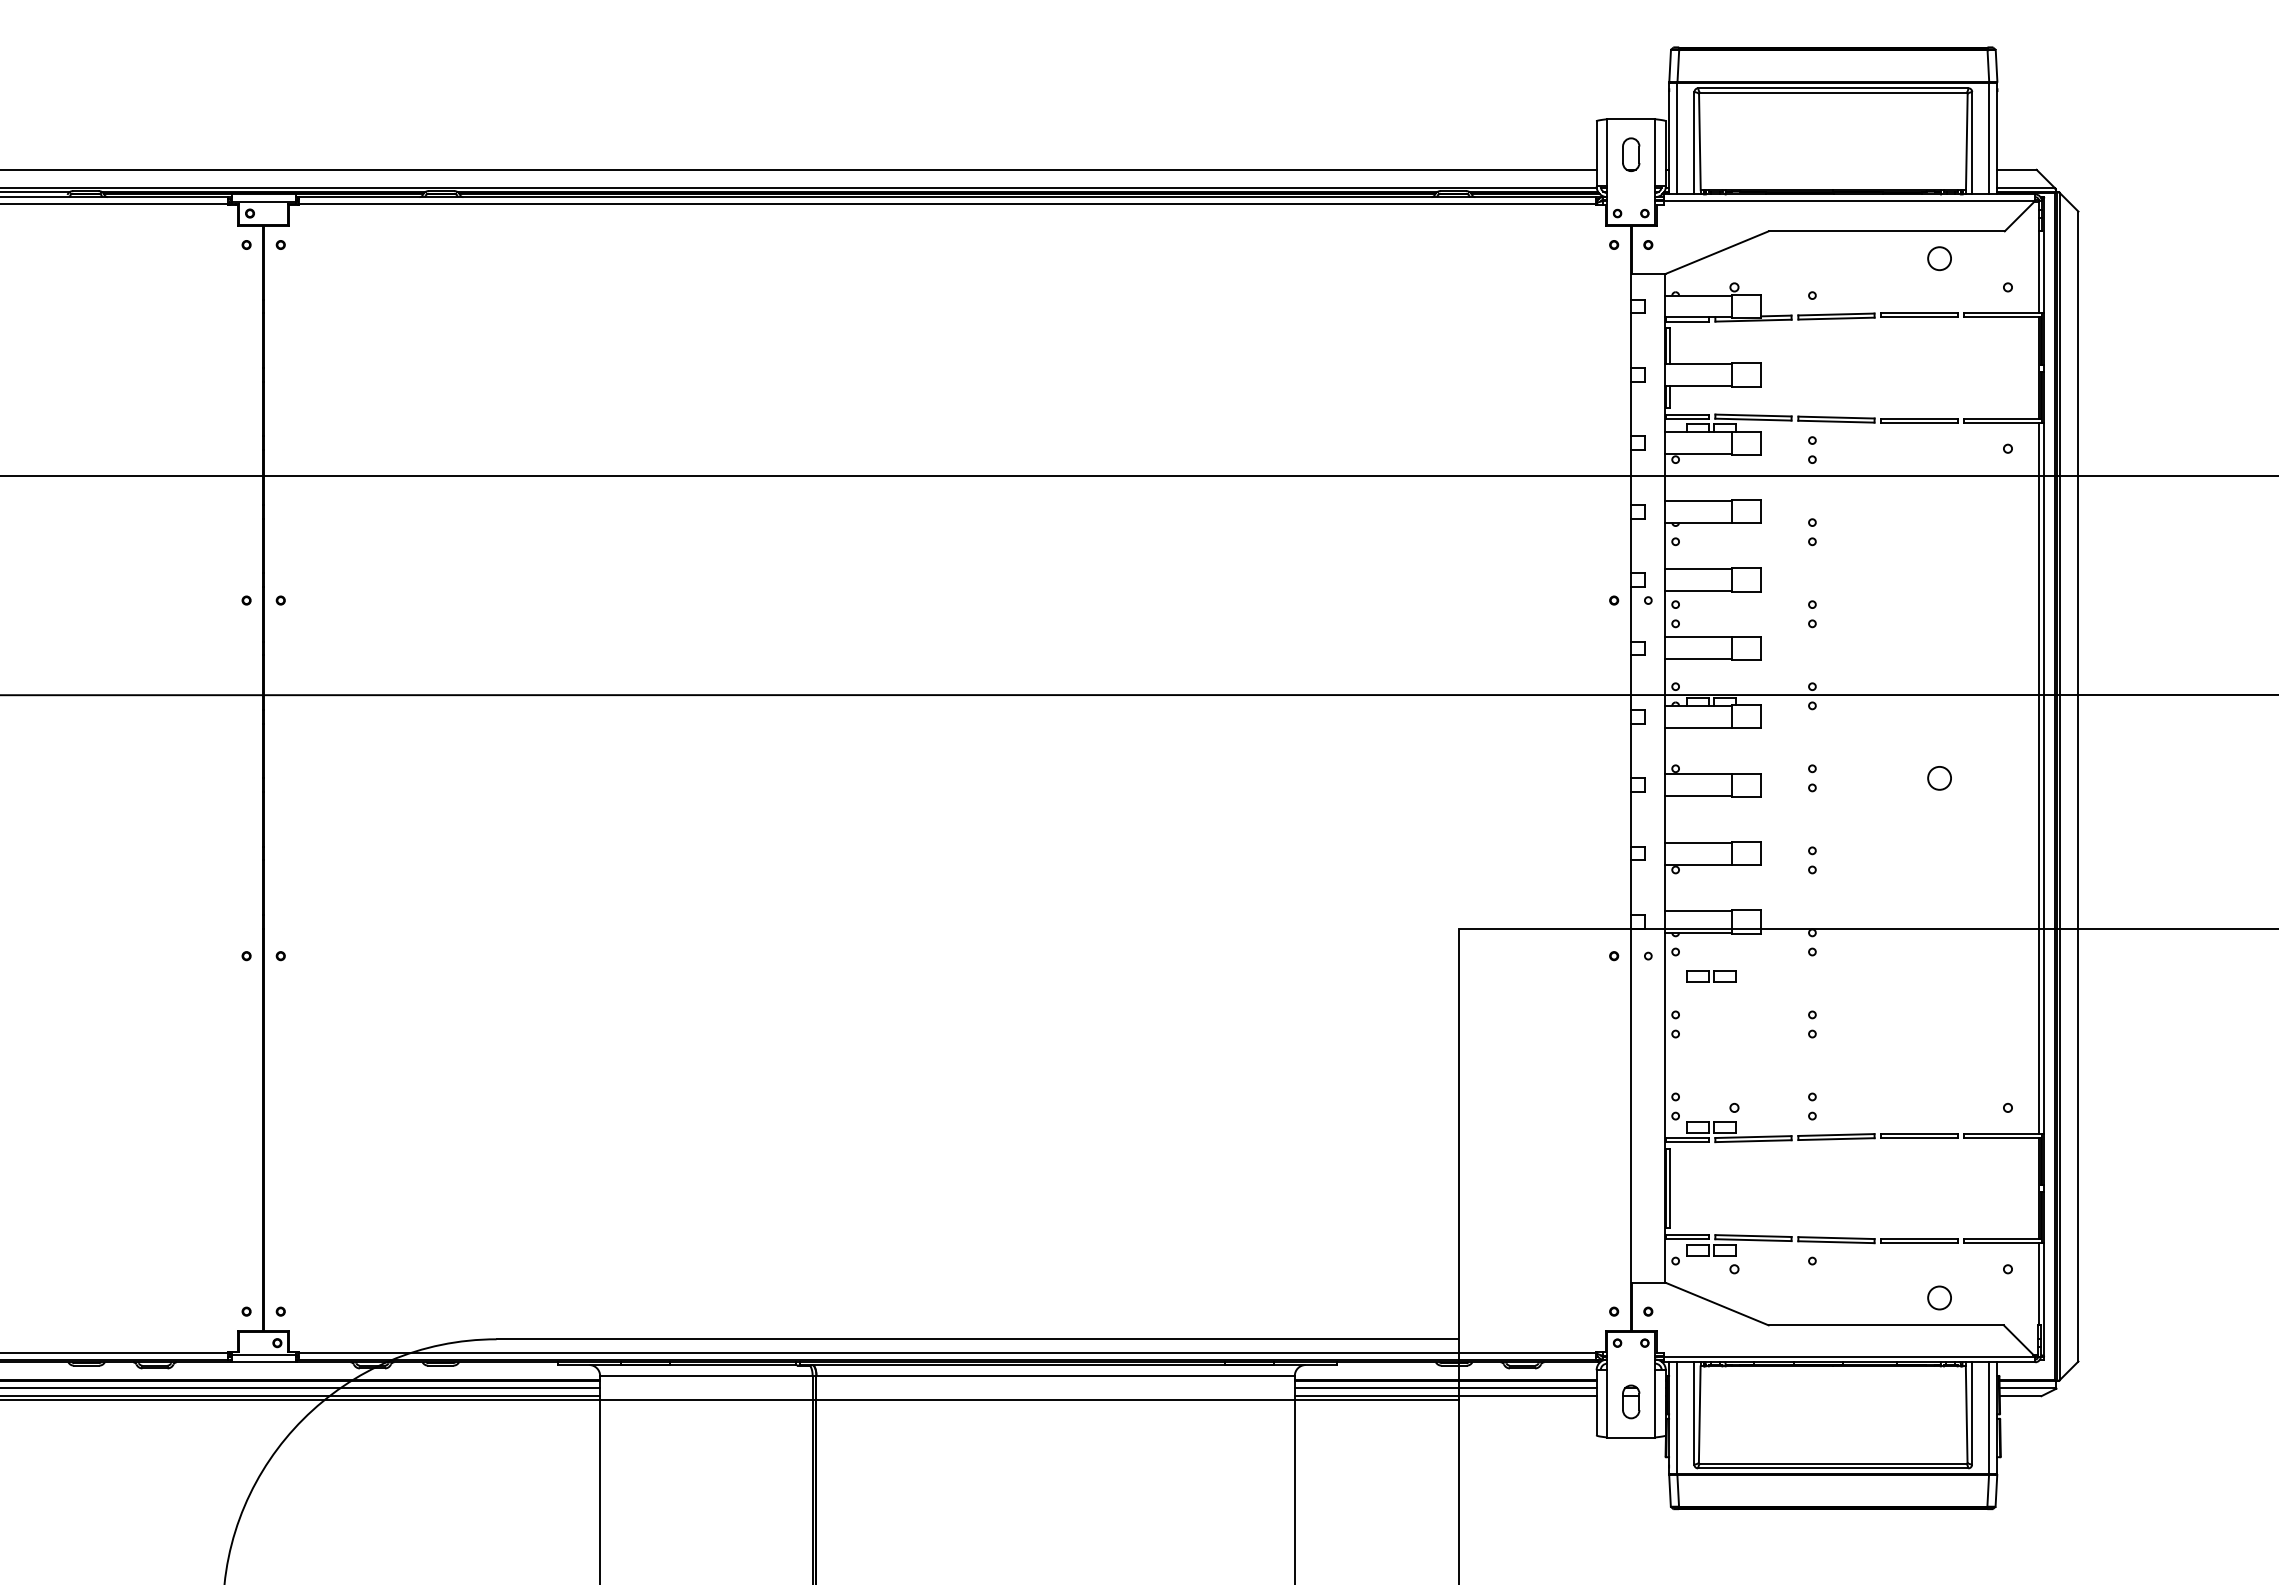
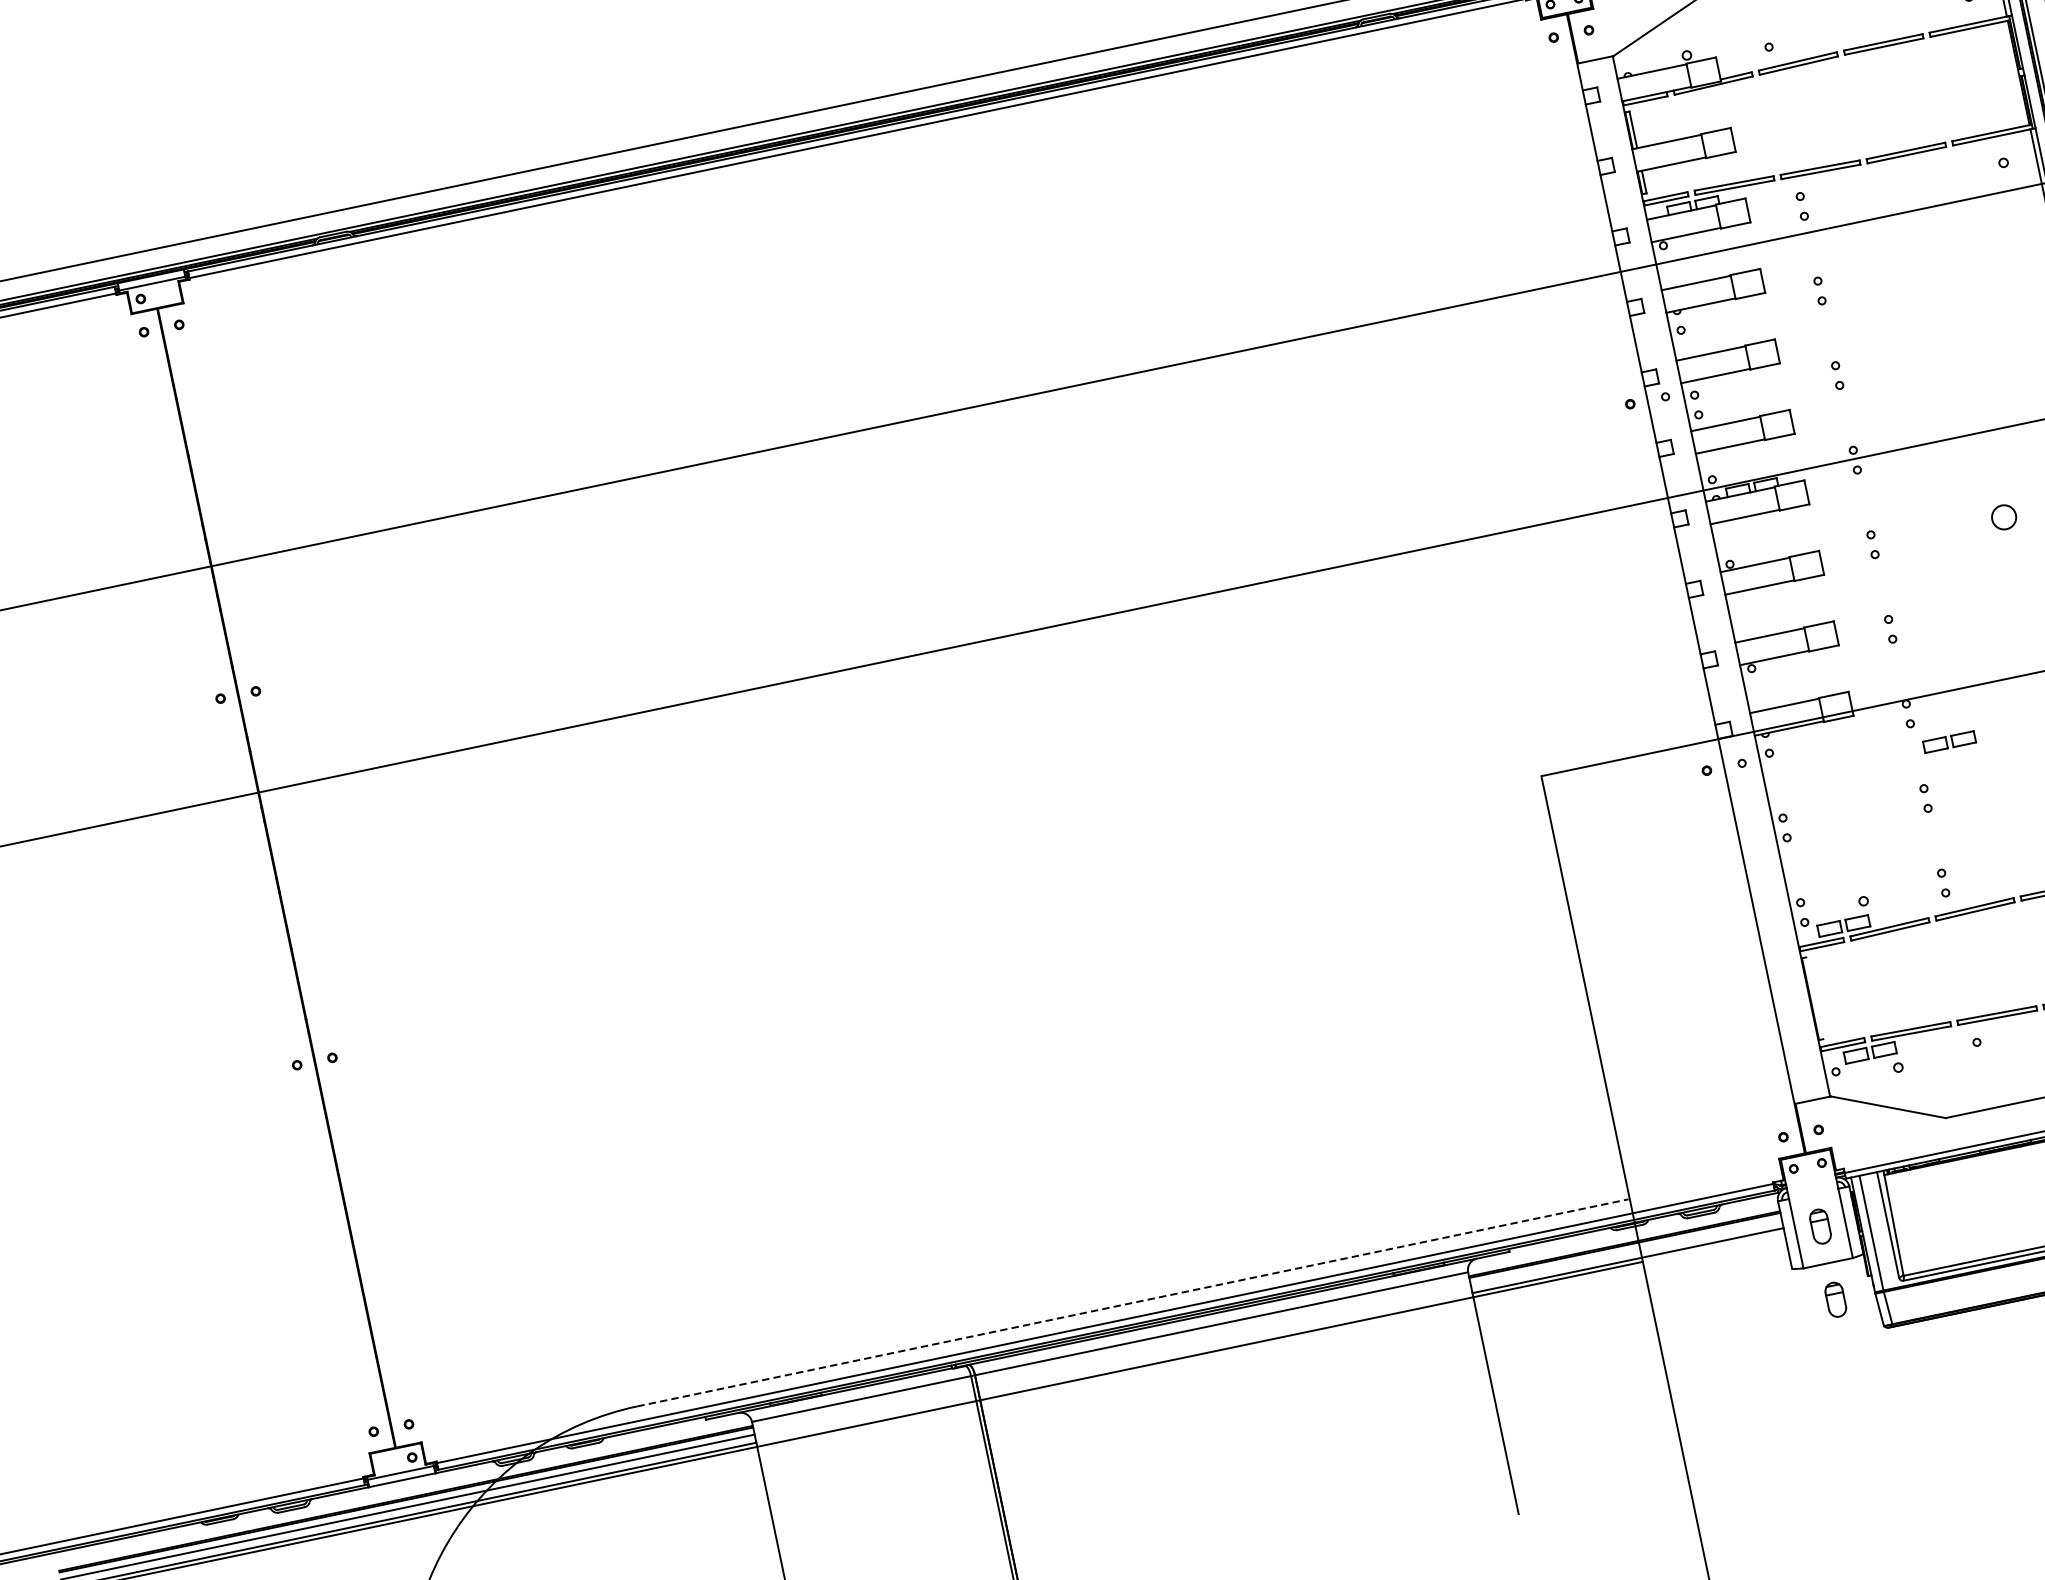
part: (1711, 976) -> (1949, 741), moved
line: (1670, 1188) -> (1815, 998), removed
line: (977, 1339) -> (1133, 1303), solid -> dashed
line: (1445, 1388) -> (1626, 1252), removed
part: (1631, 1472) -> (1835, 1299), added

